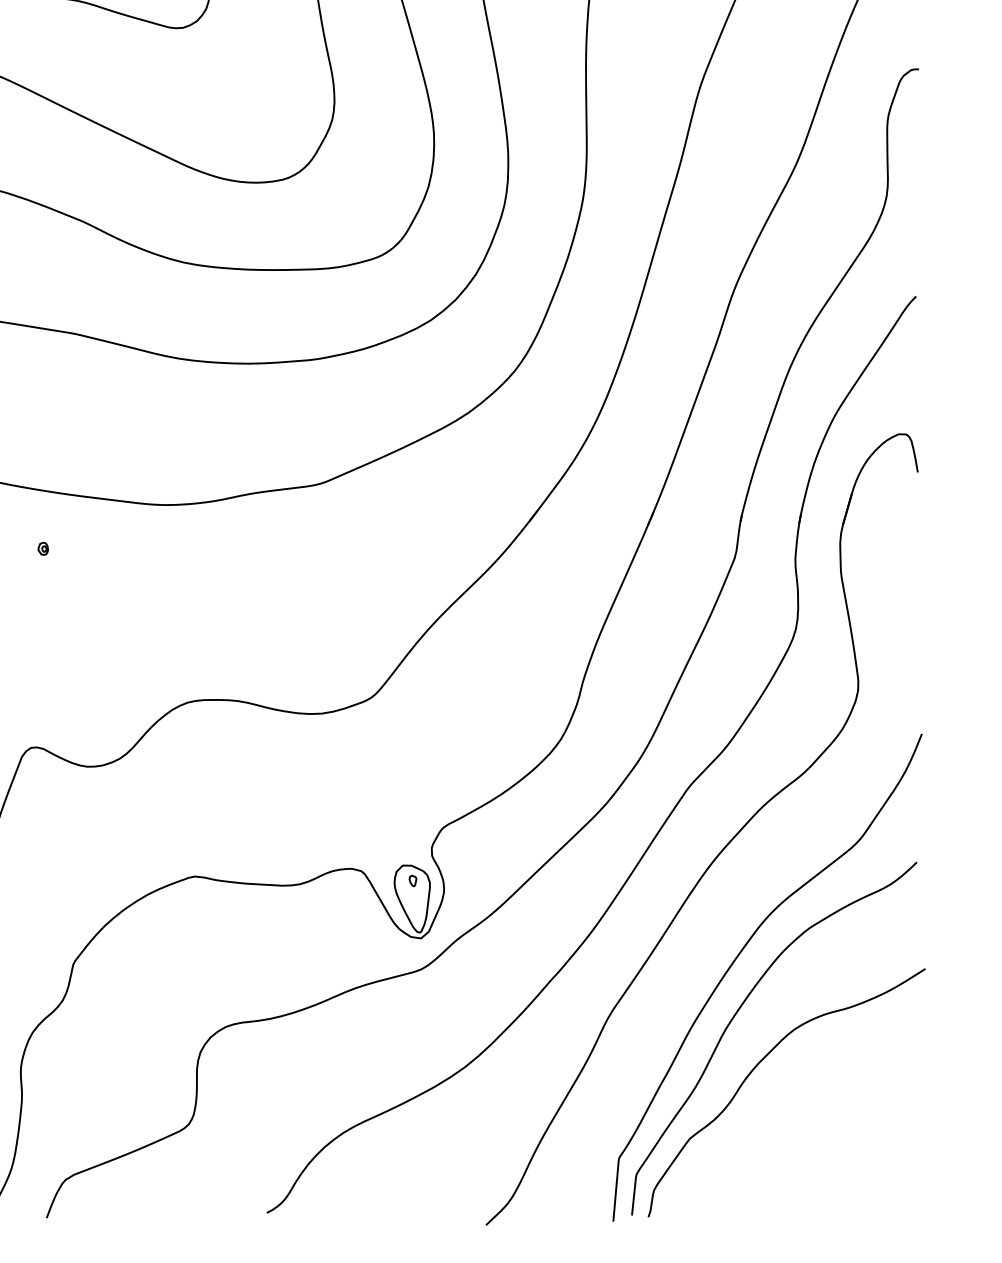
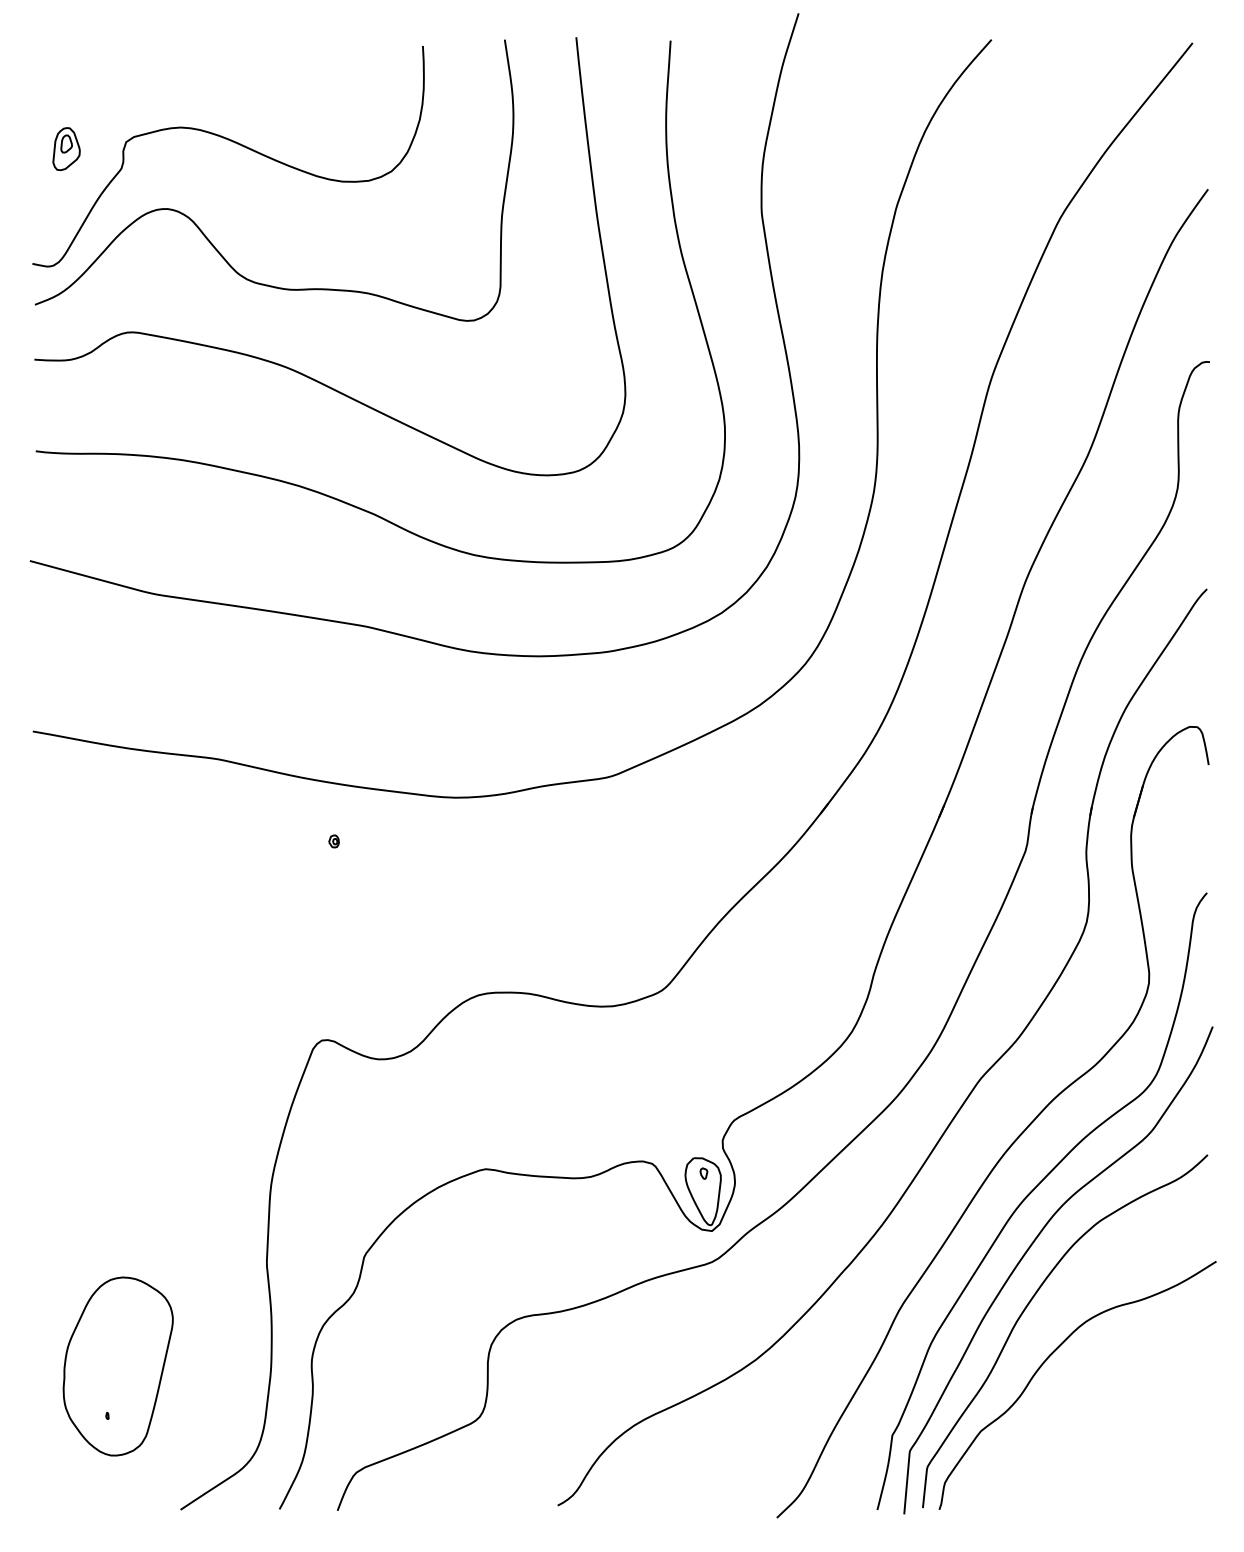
curve: (742, 898) -> (1033, 1191), added

